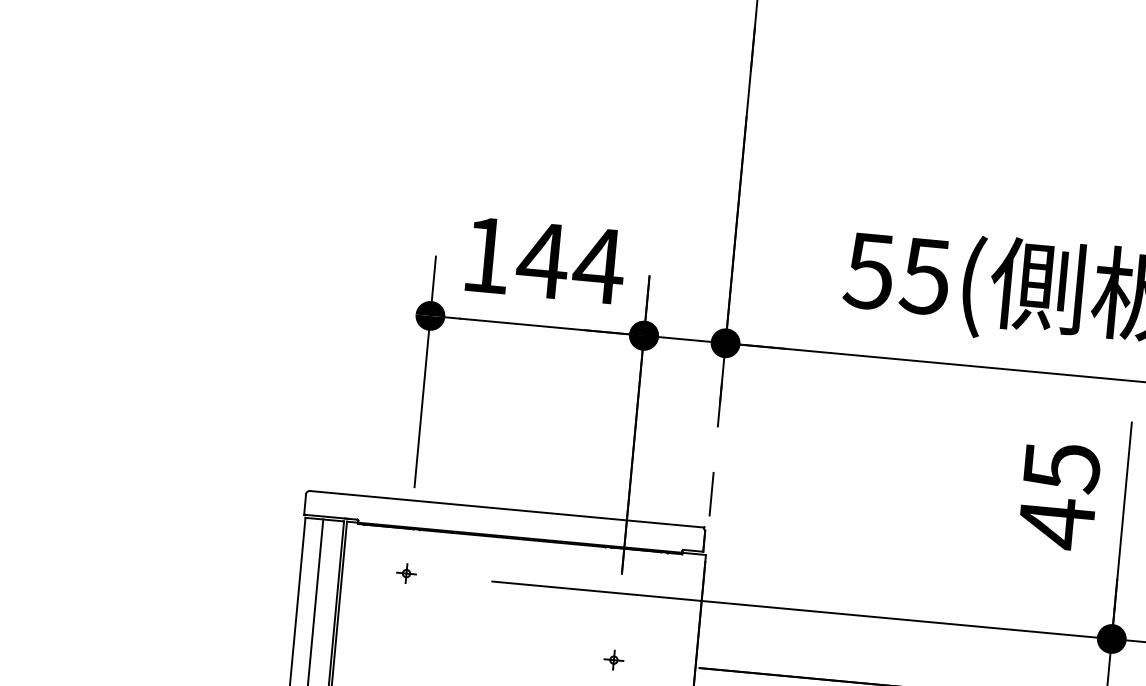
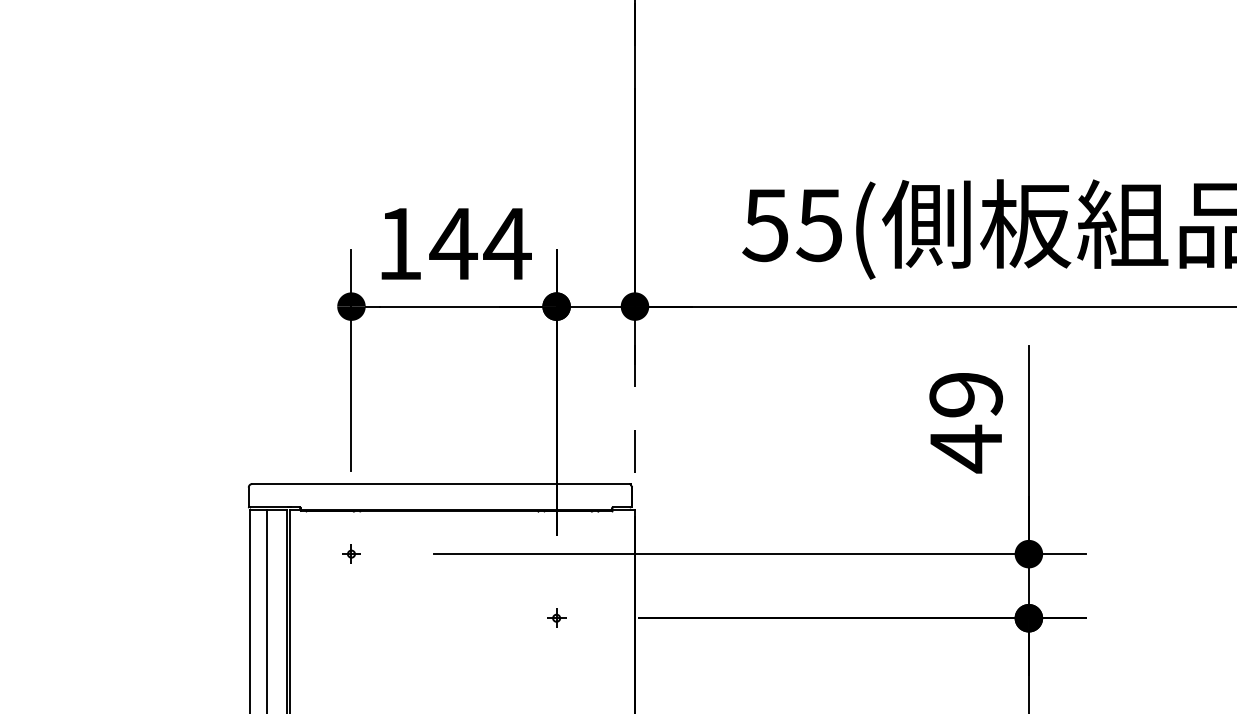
text: (1062, 467) -> (966, 395), 45 -> 49

